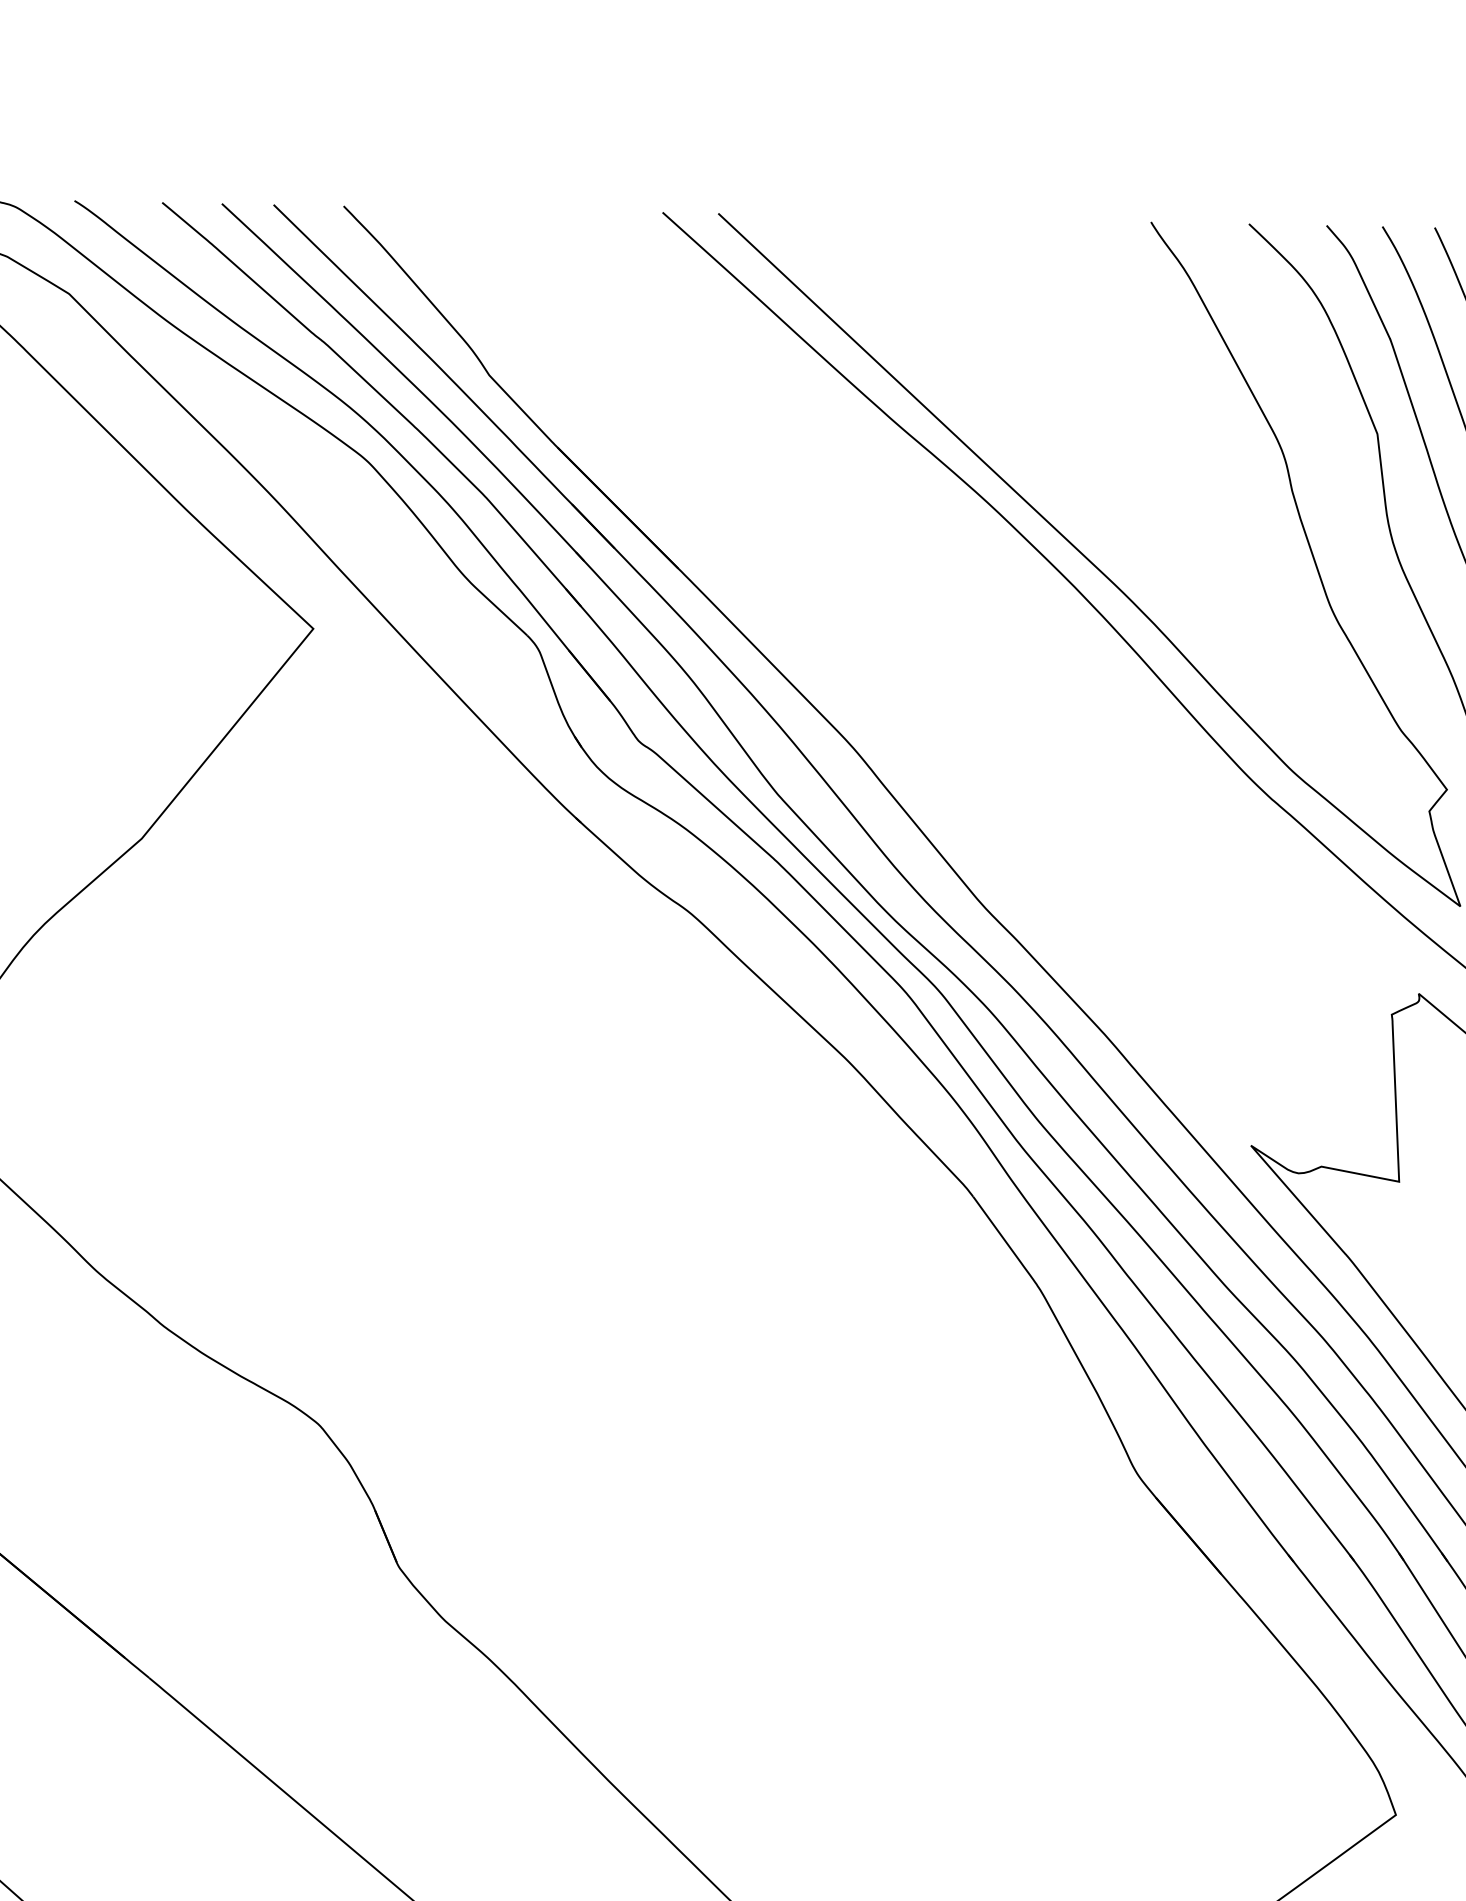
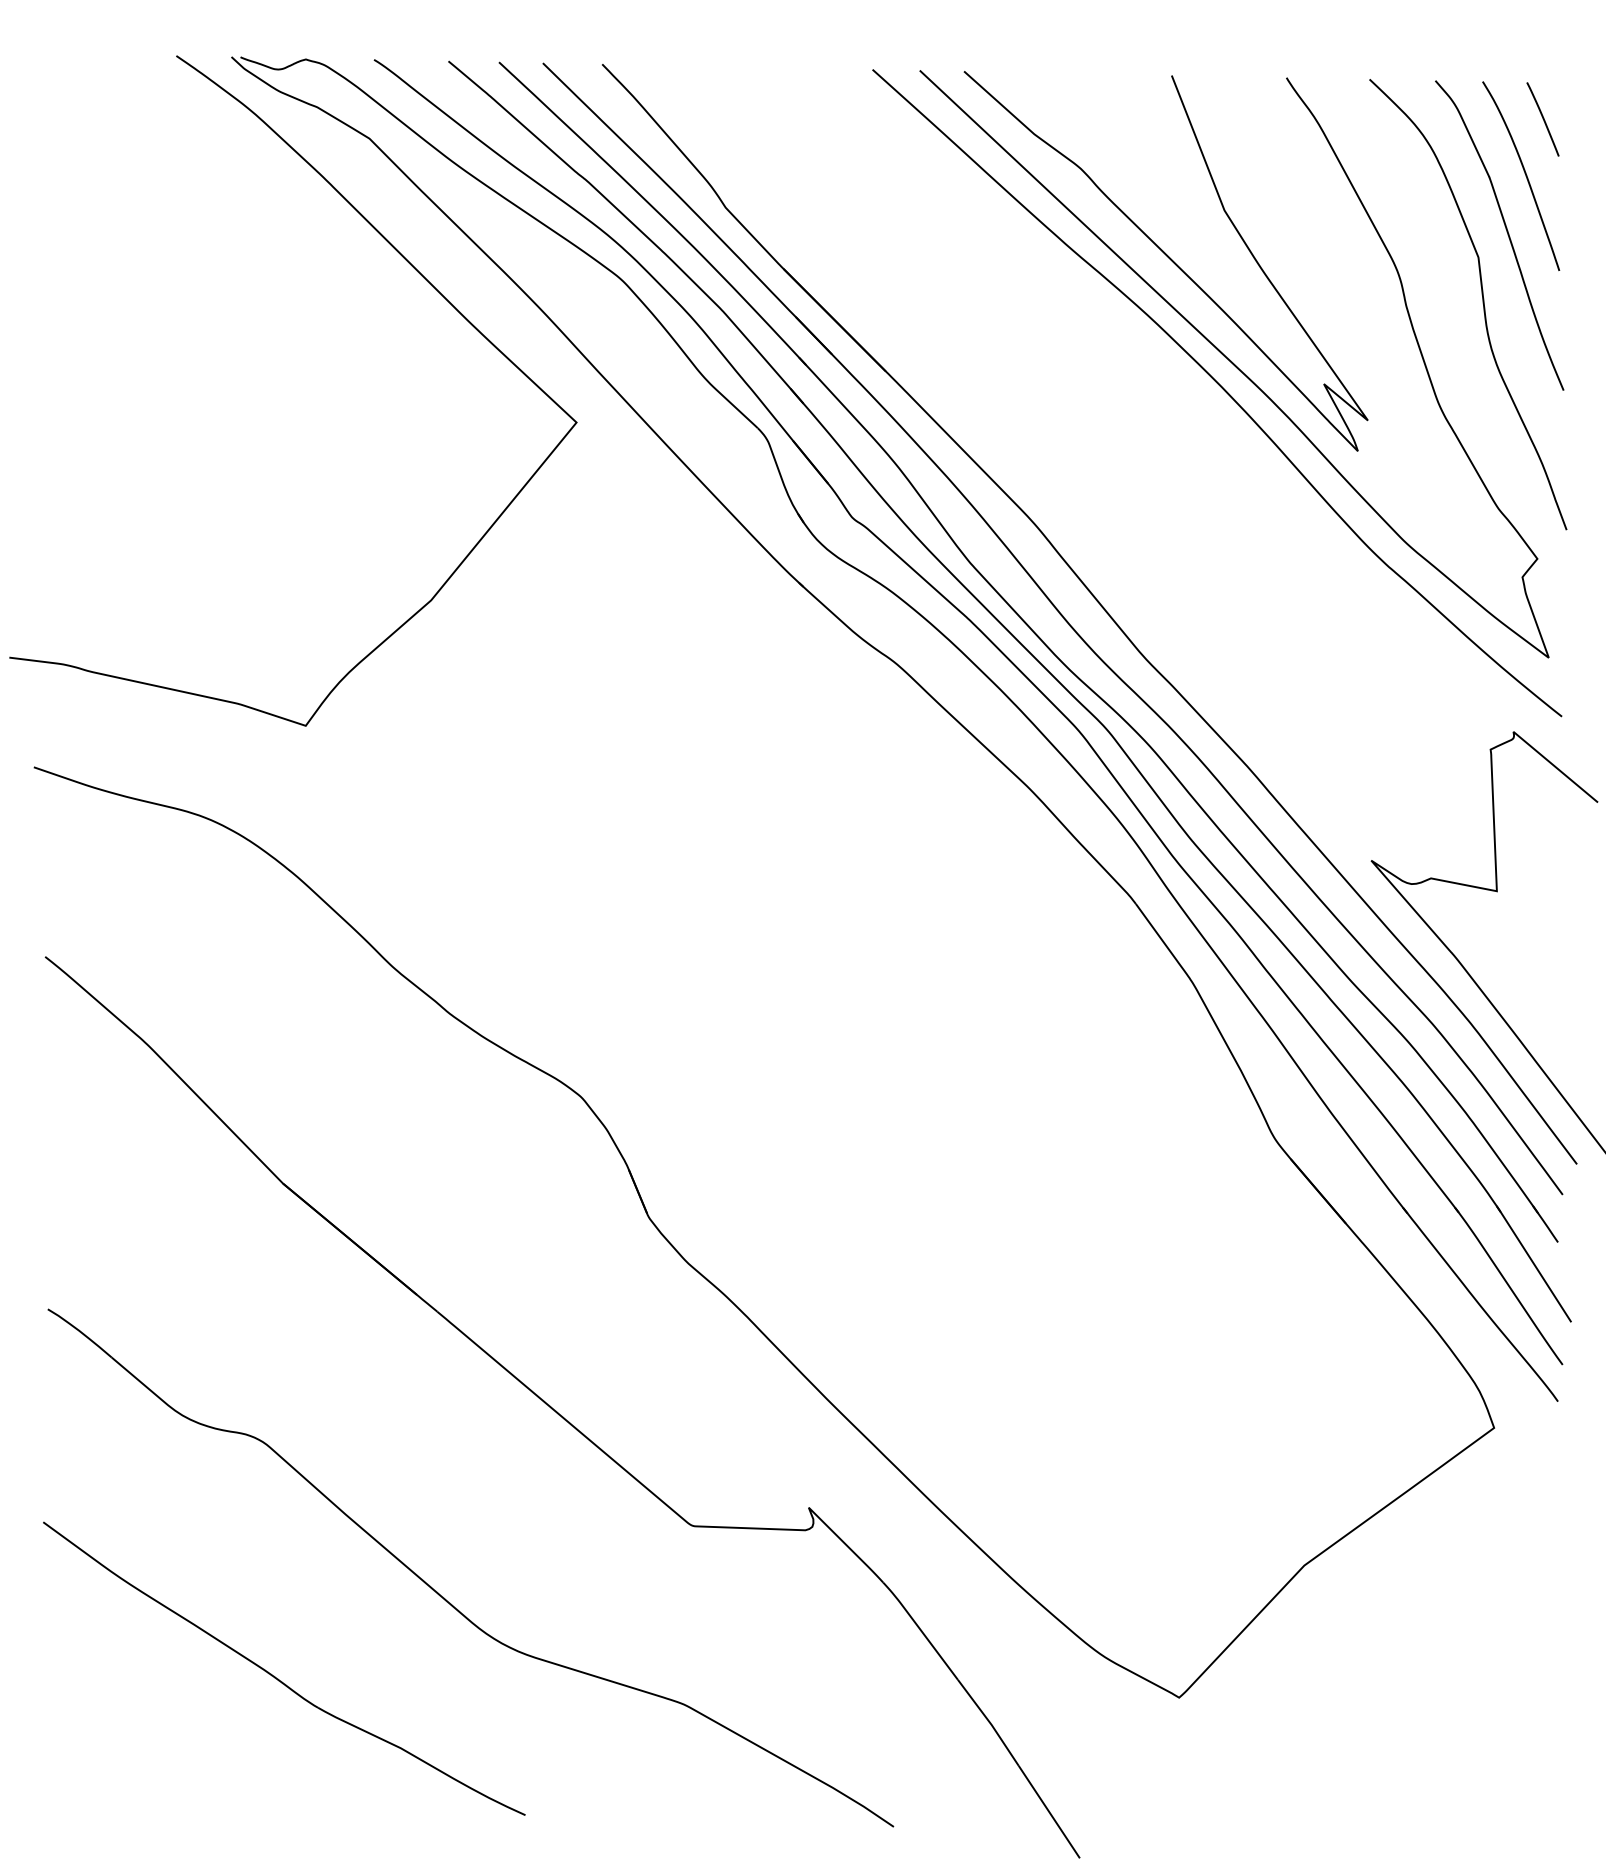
curve: (1011, 435) -> (1168, 258), added

